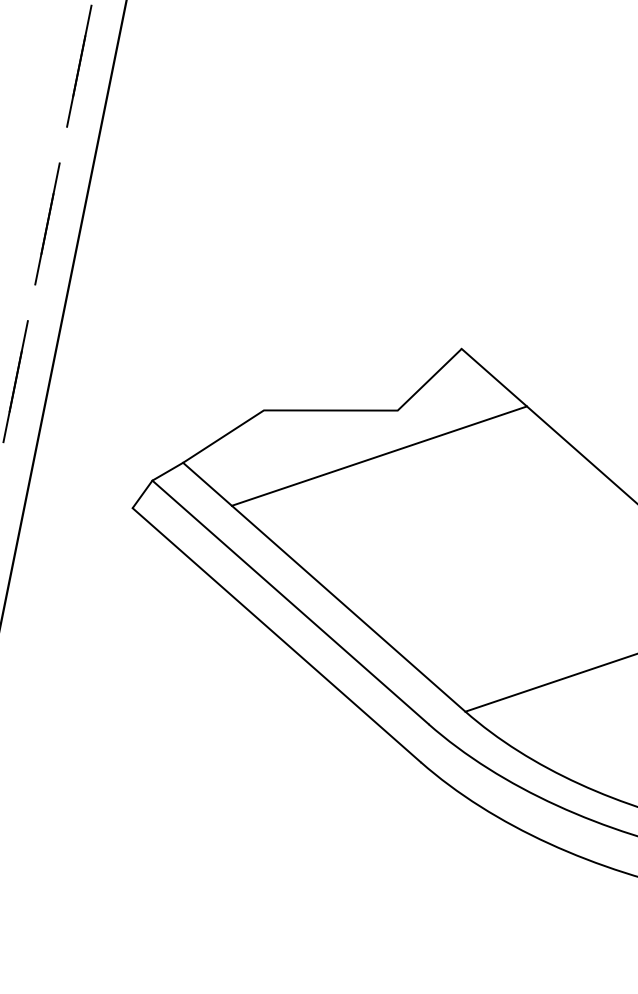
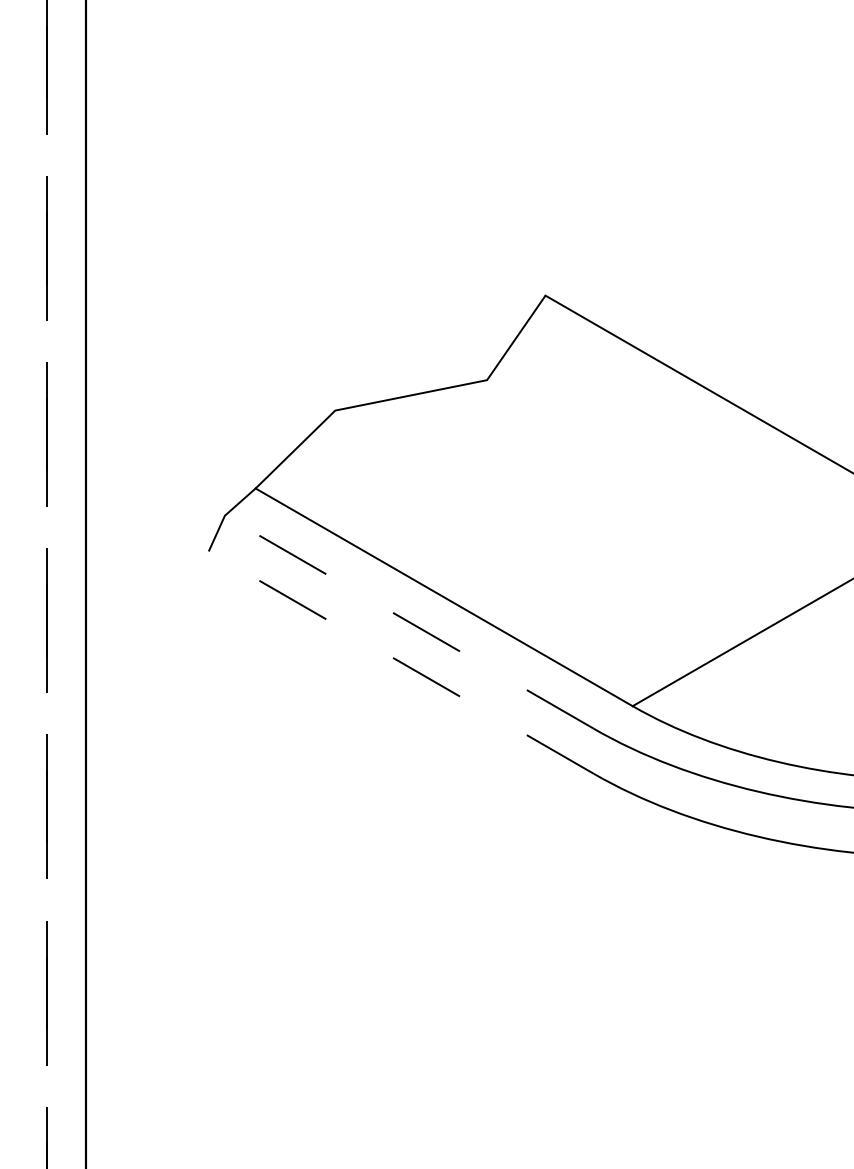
line: (379, 455) -> (476, 435), removed
line: (290, 602) -> (409, 622), solid -> dashed
line: (276, 635) -> (400, 662), solid -> dashed

